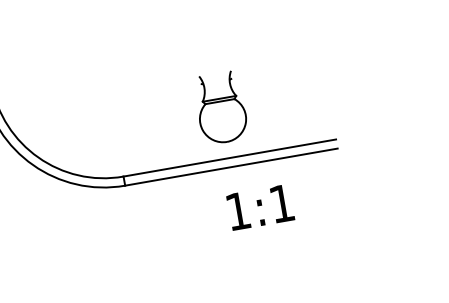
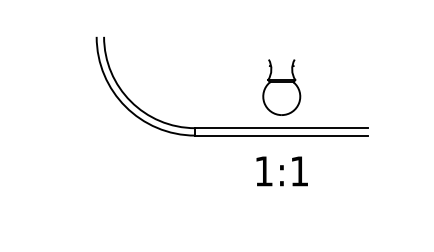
text: (259, 207) -> (281, 171), moved

